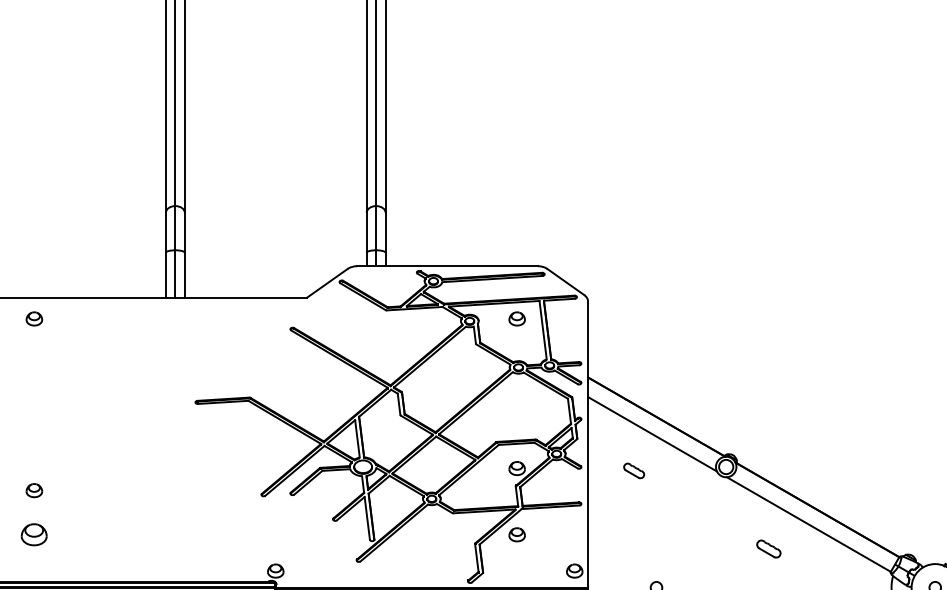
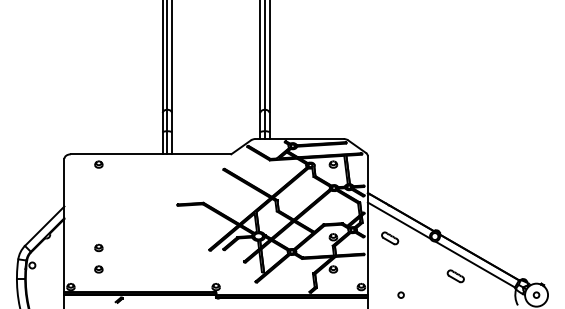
part: (634, 471) -> (390, 238), size x1.67
part: (33, 534) -> (98, 269), size x0.62
part: (768, 549) -> (455, 276), size x1.43

